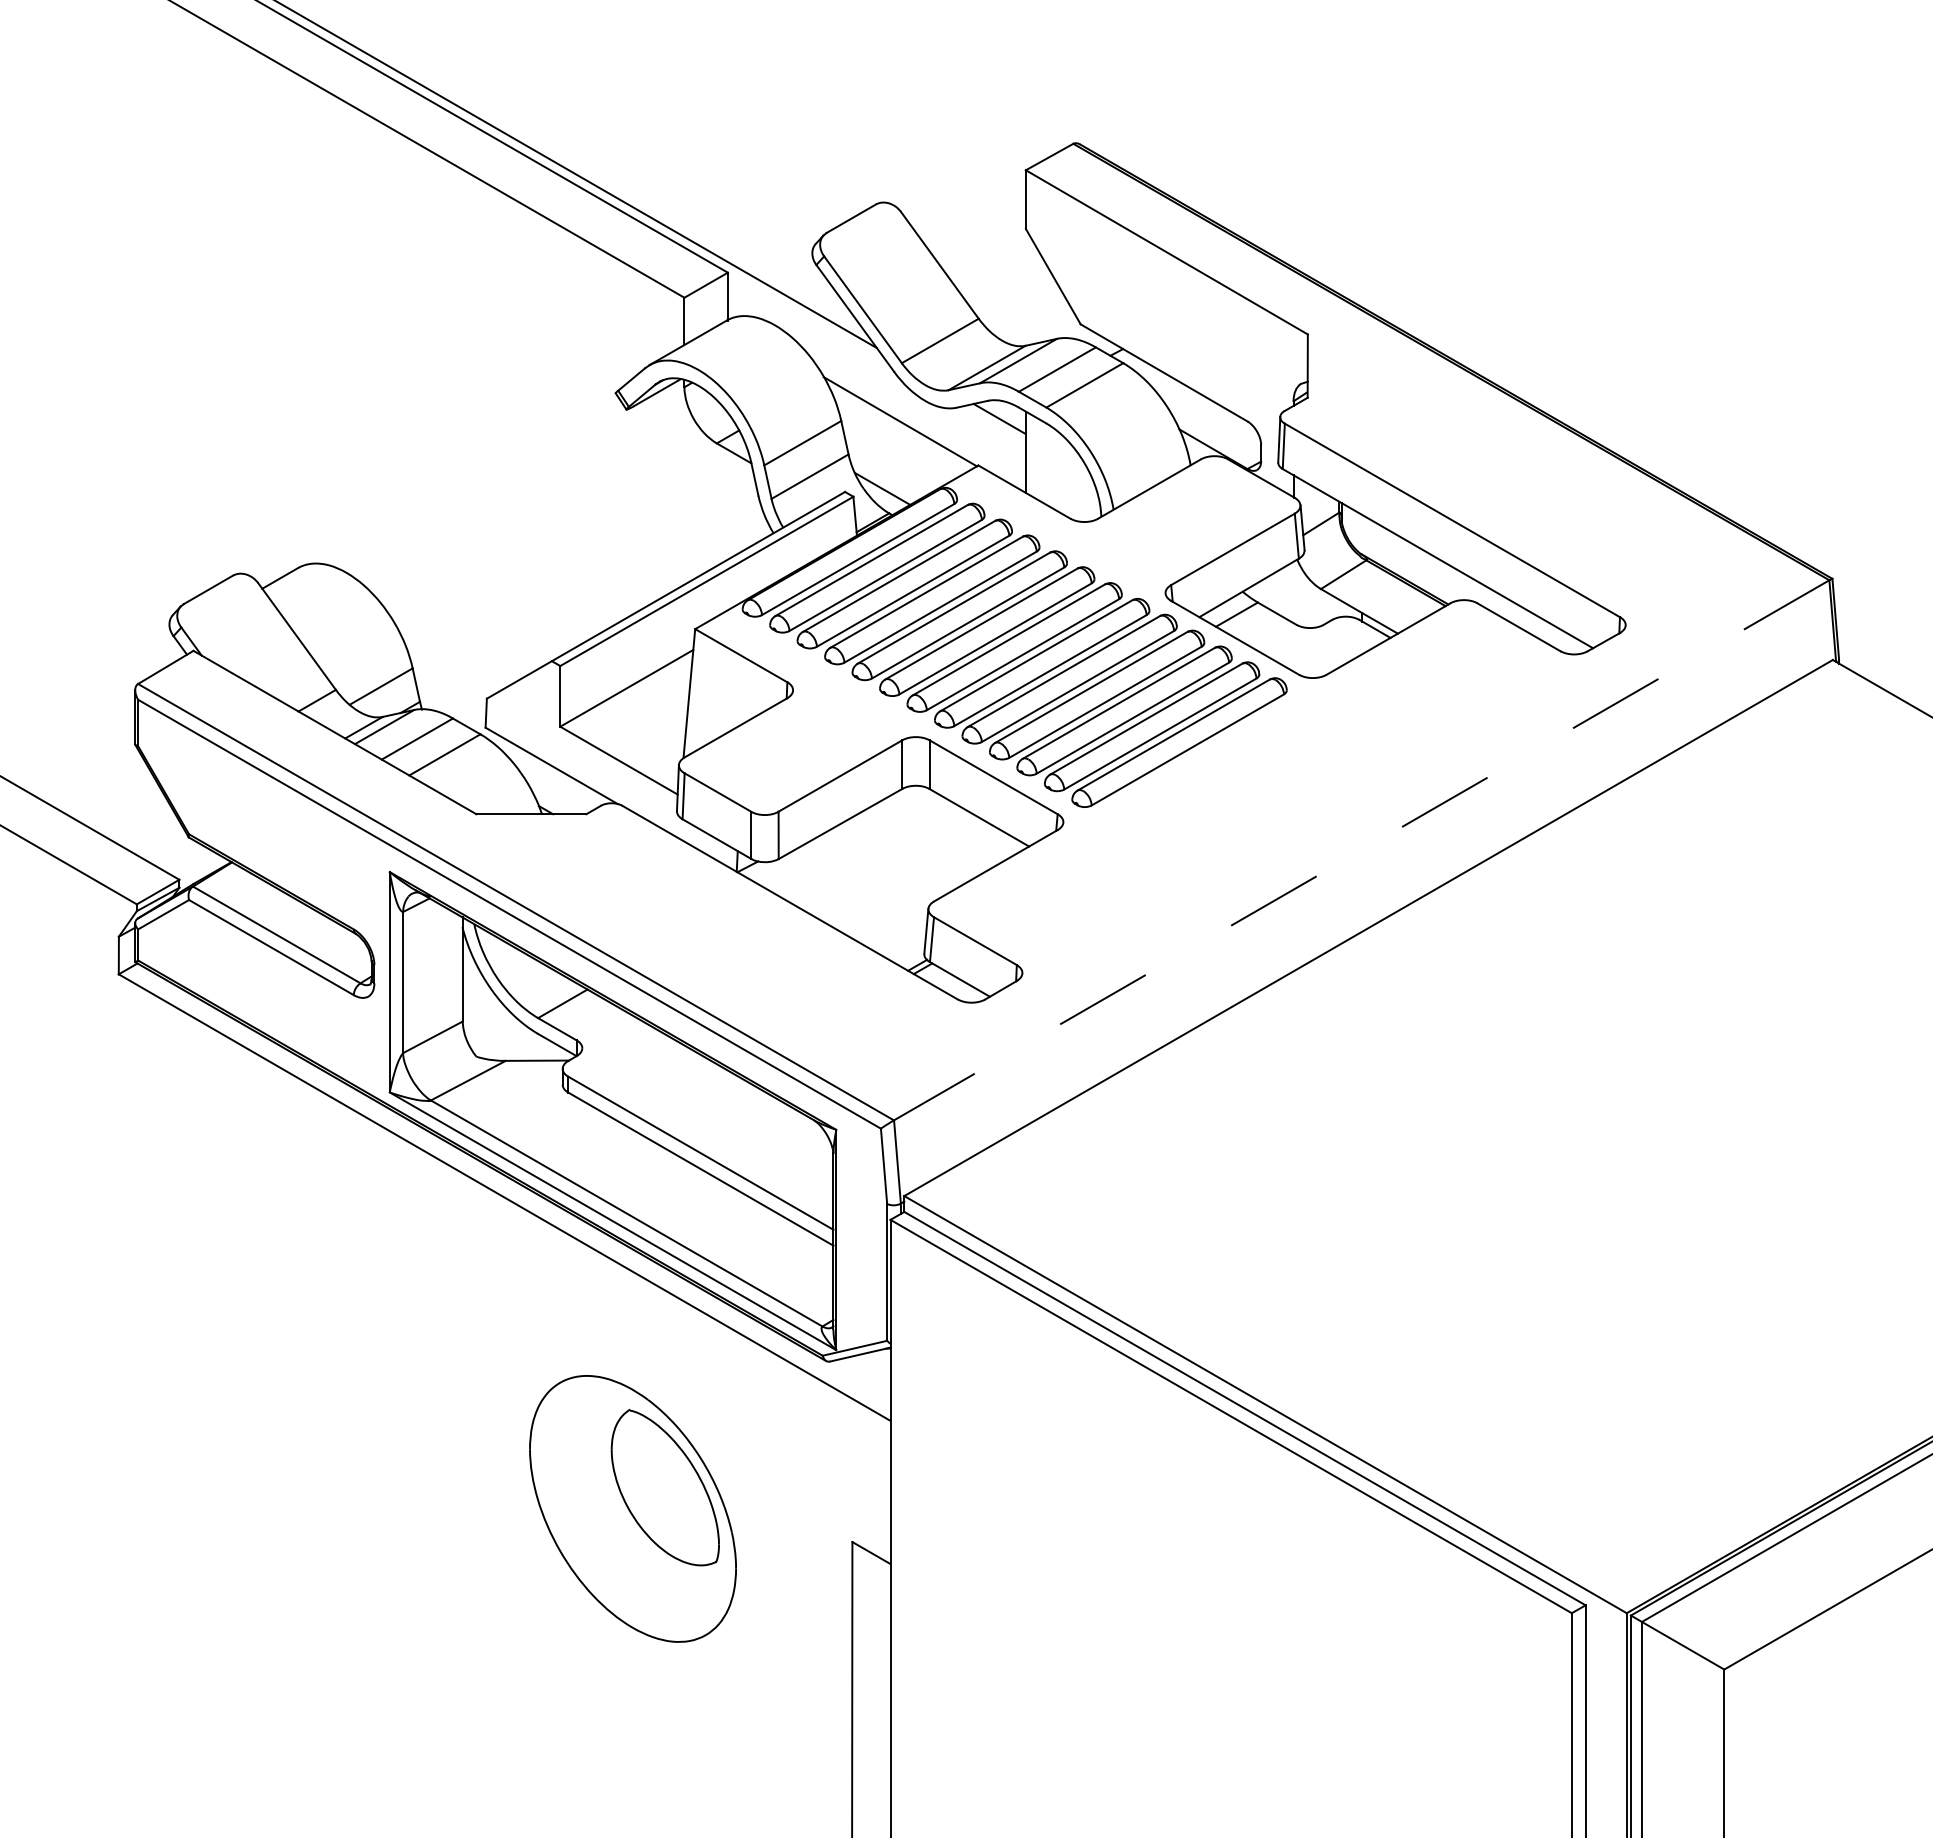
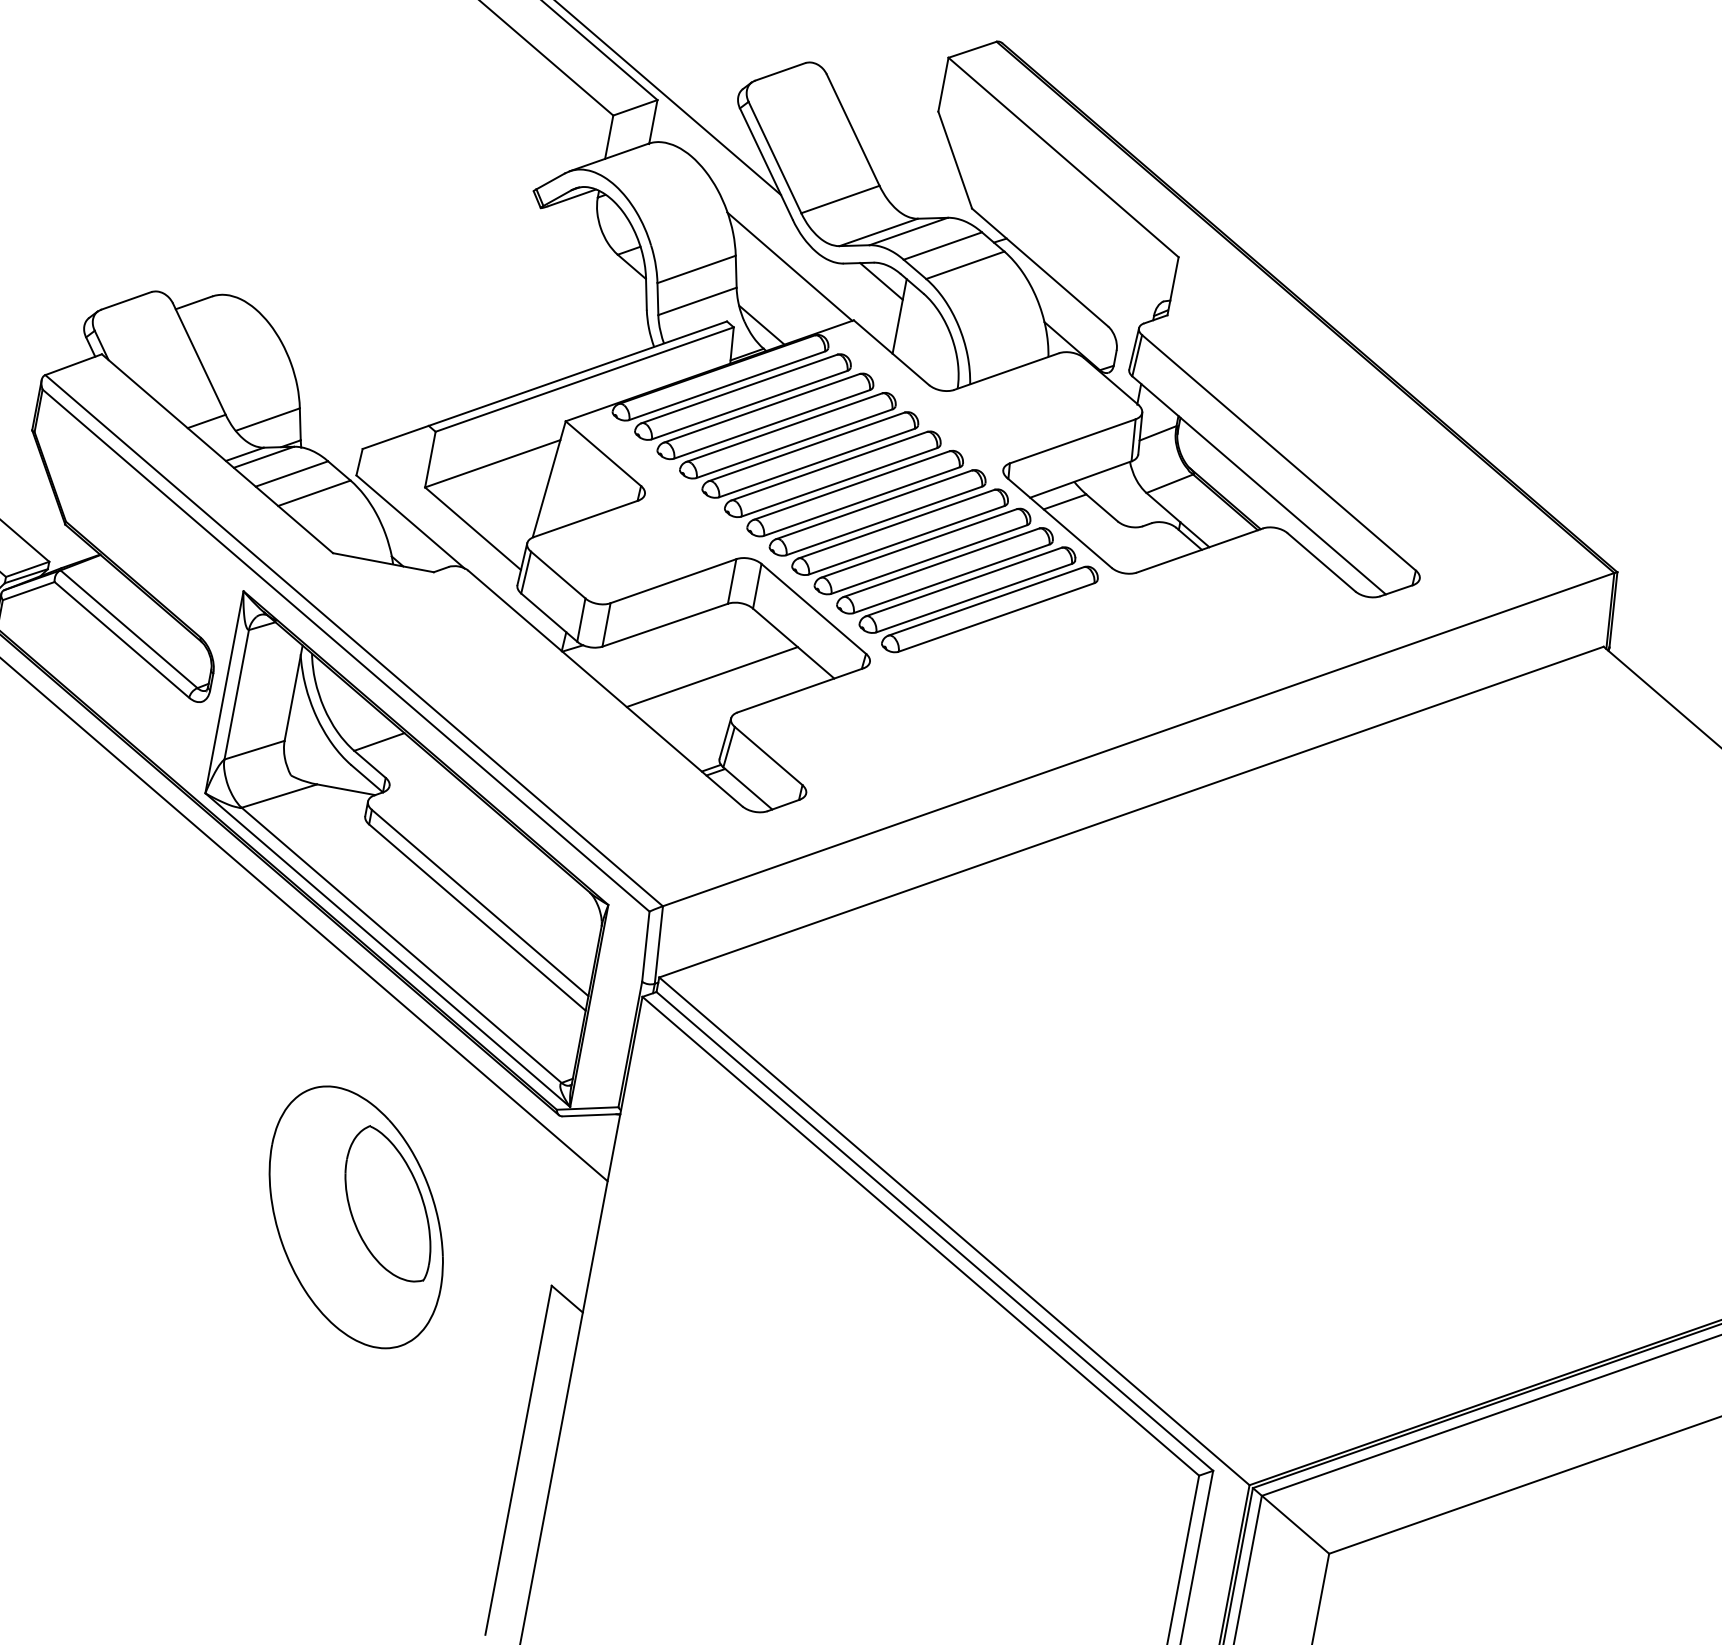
line: (1361, 850) -> (1138, 739), dashed -> solid
line: (900, 868) -> (712, 676), added

